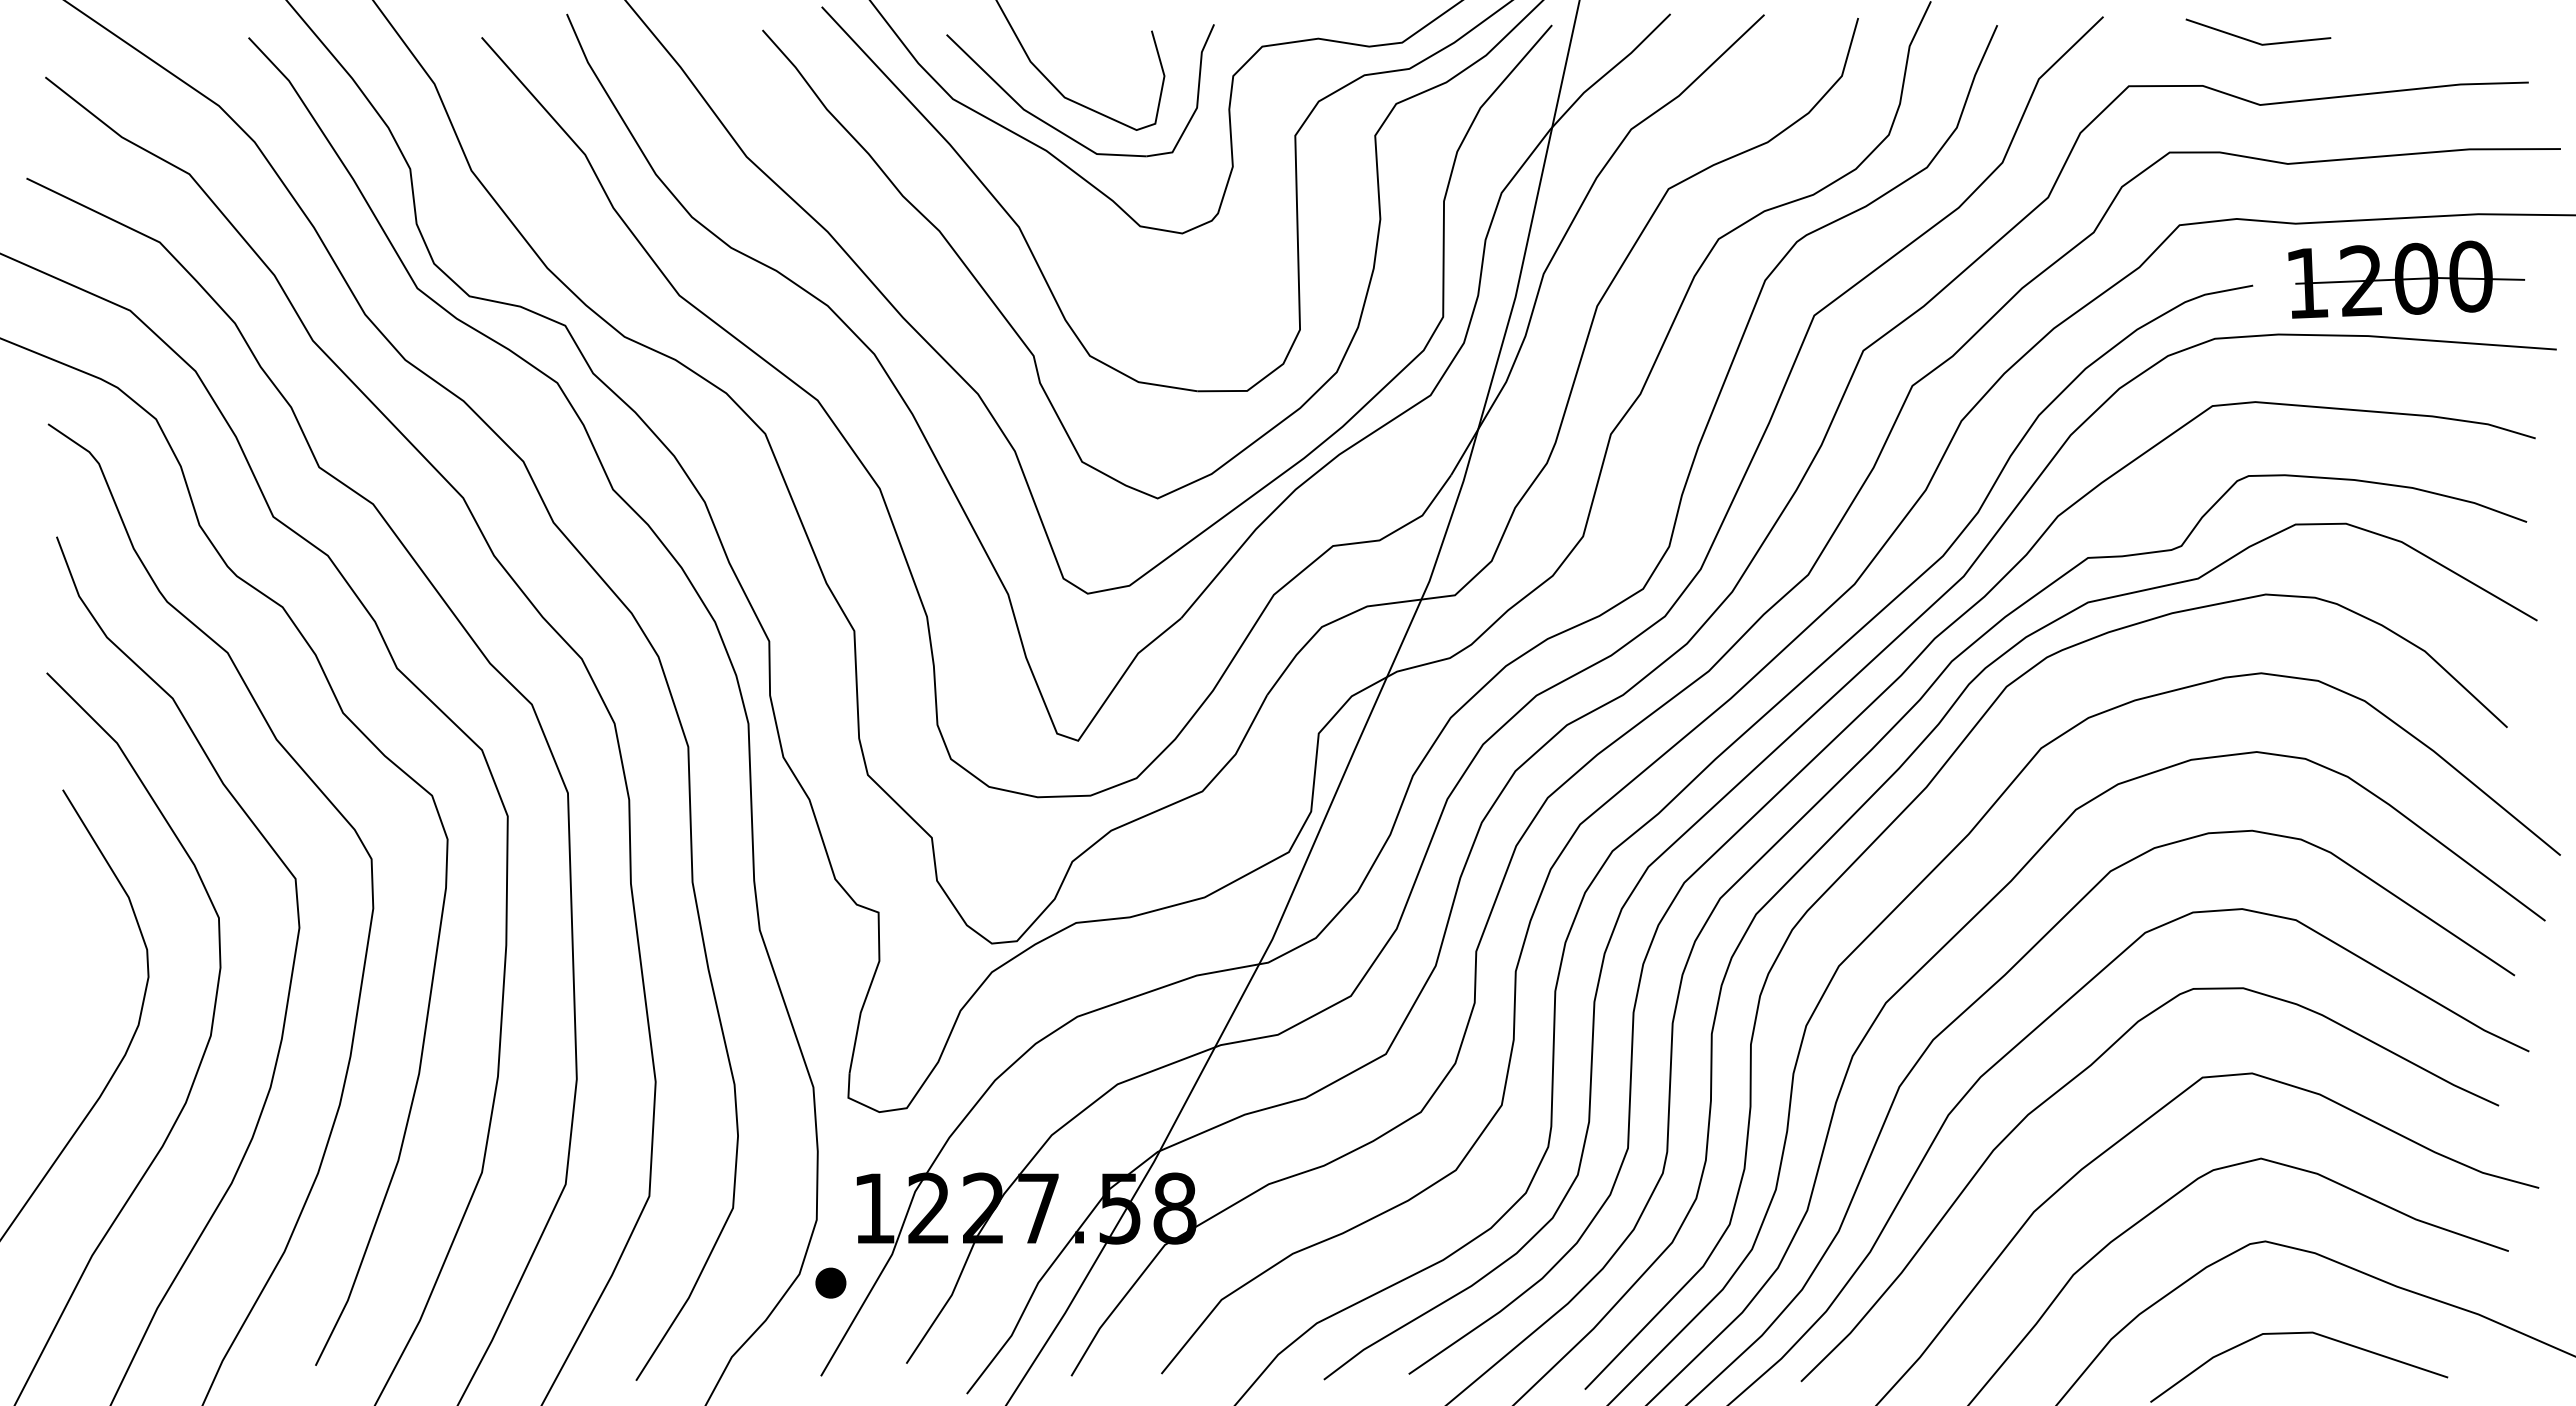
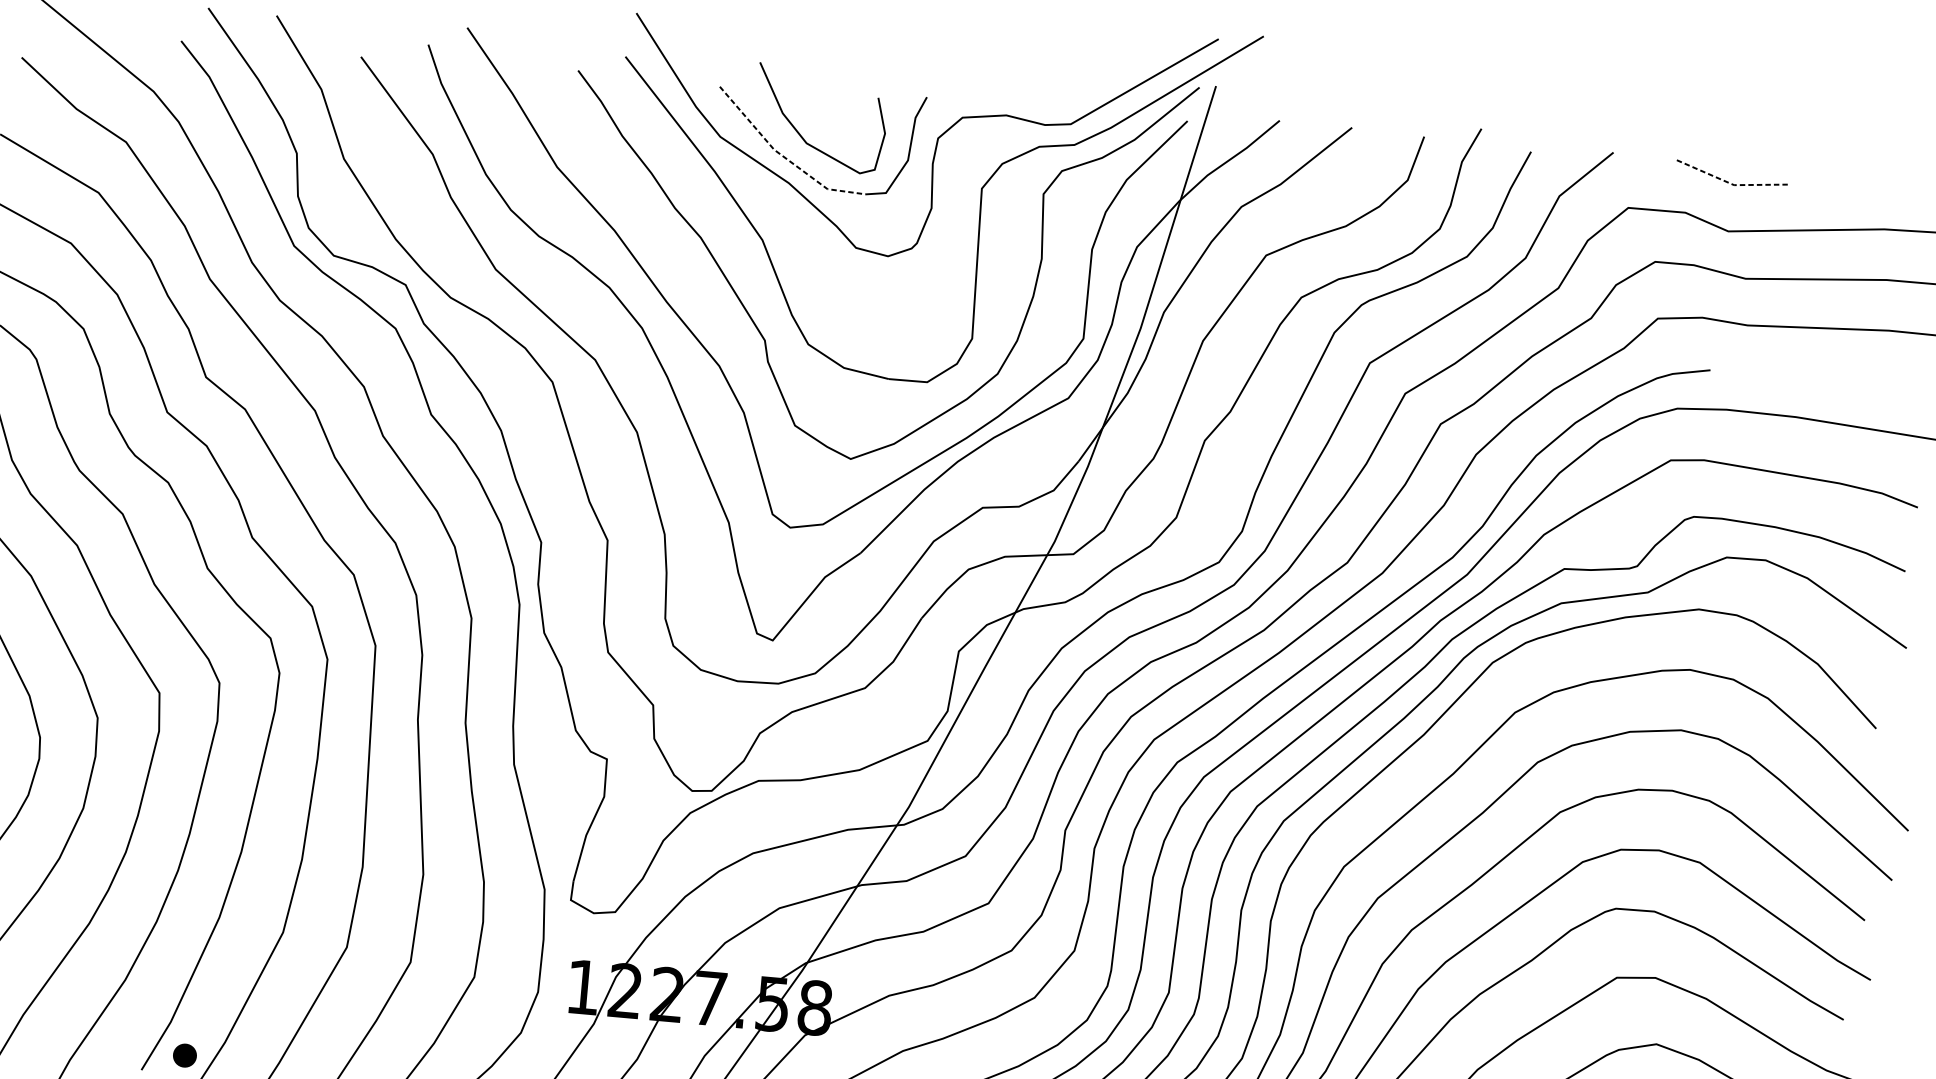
line: (2257, 43) -> (1730, 183), solid -> dashed
line: (1035, 116) -> (782, 155), solid -> dashed
part: (2406, 279) -> (1829, 376), removed
part: (830, 1282) -> (184, 1055), moved

